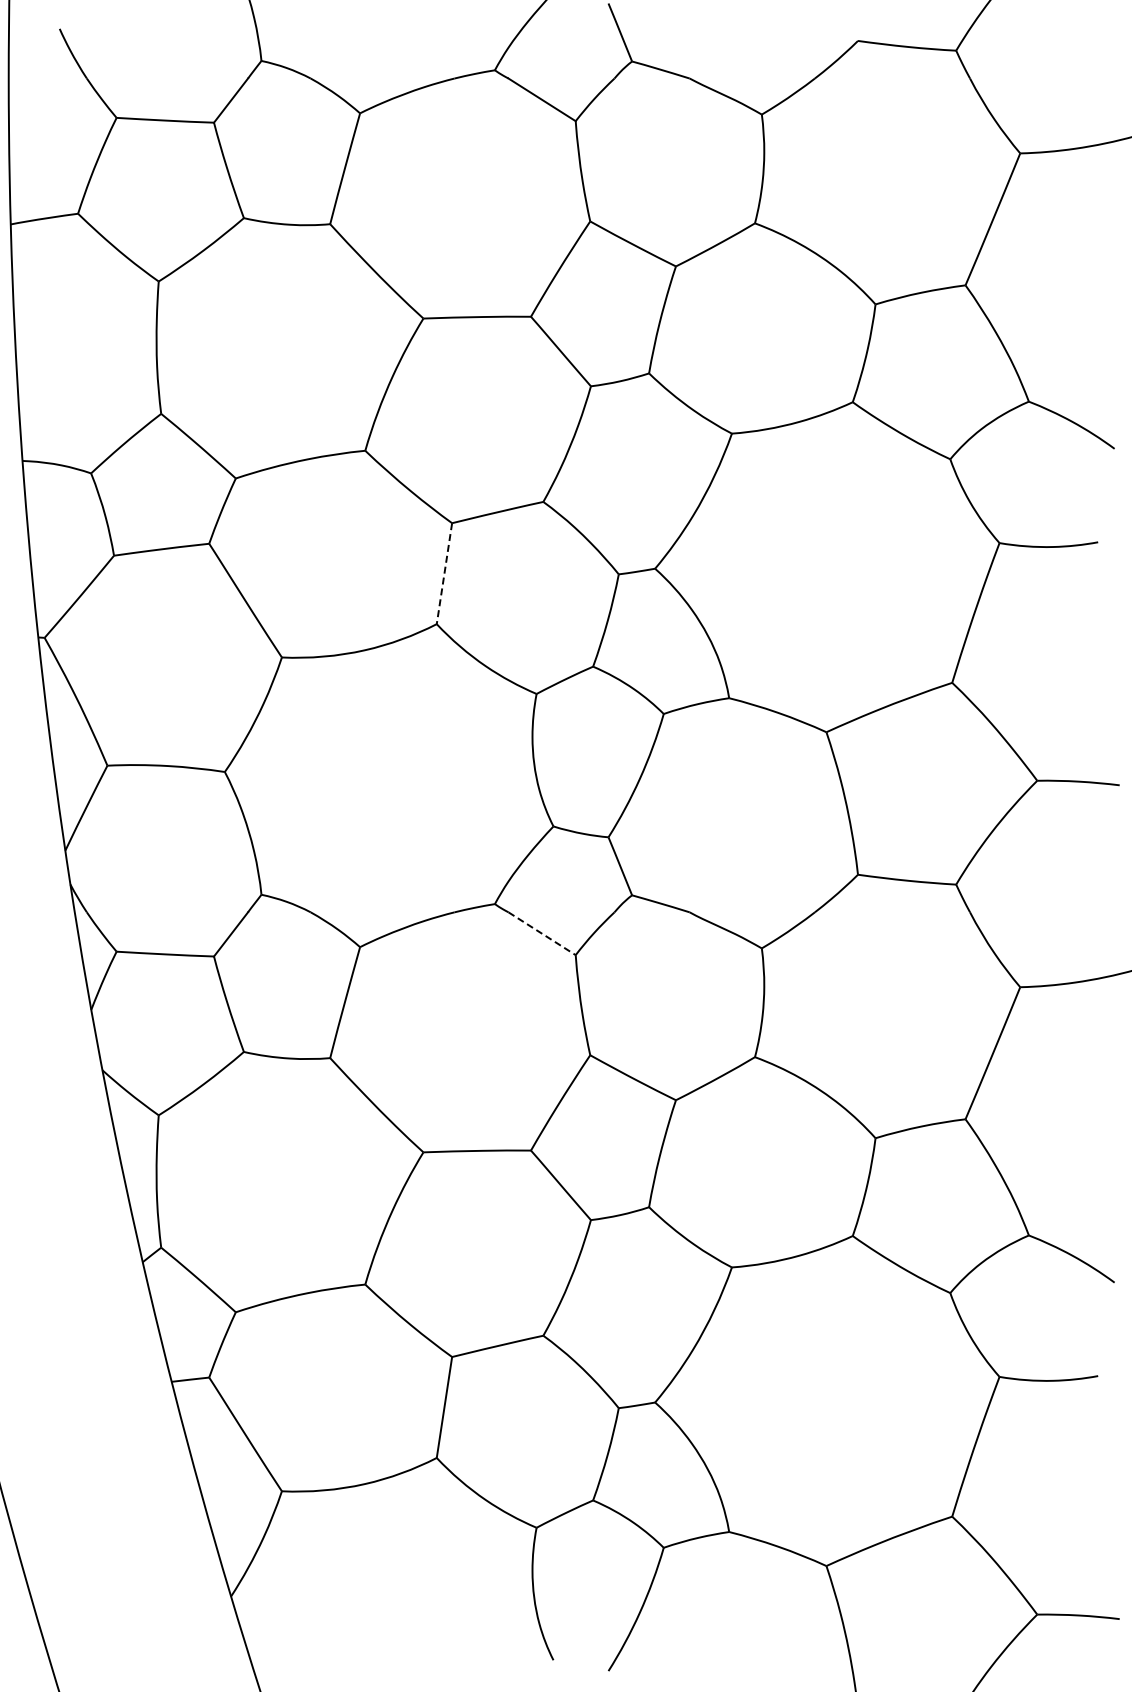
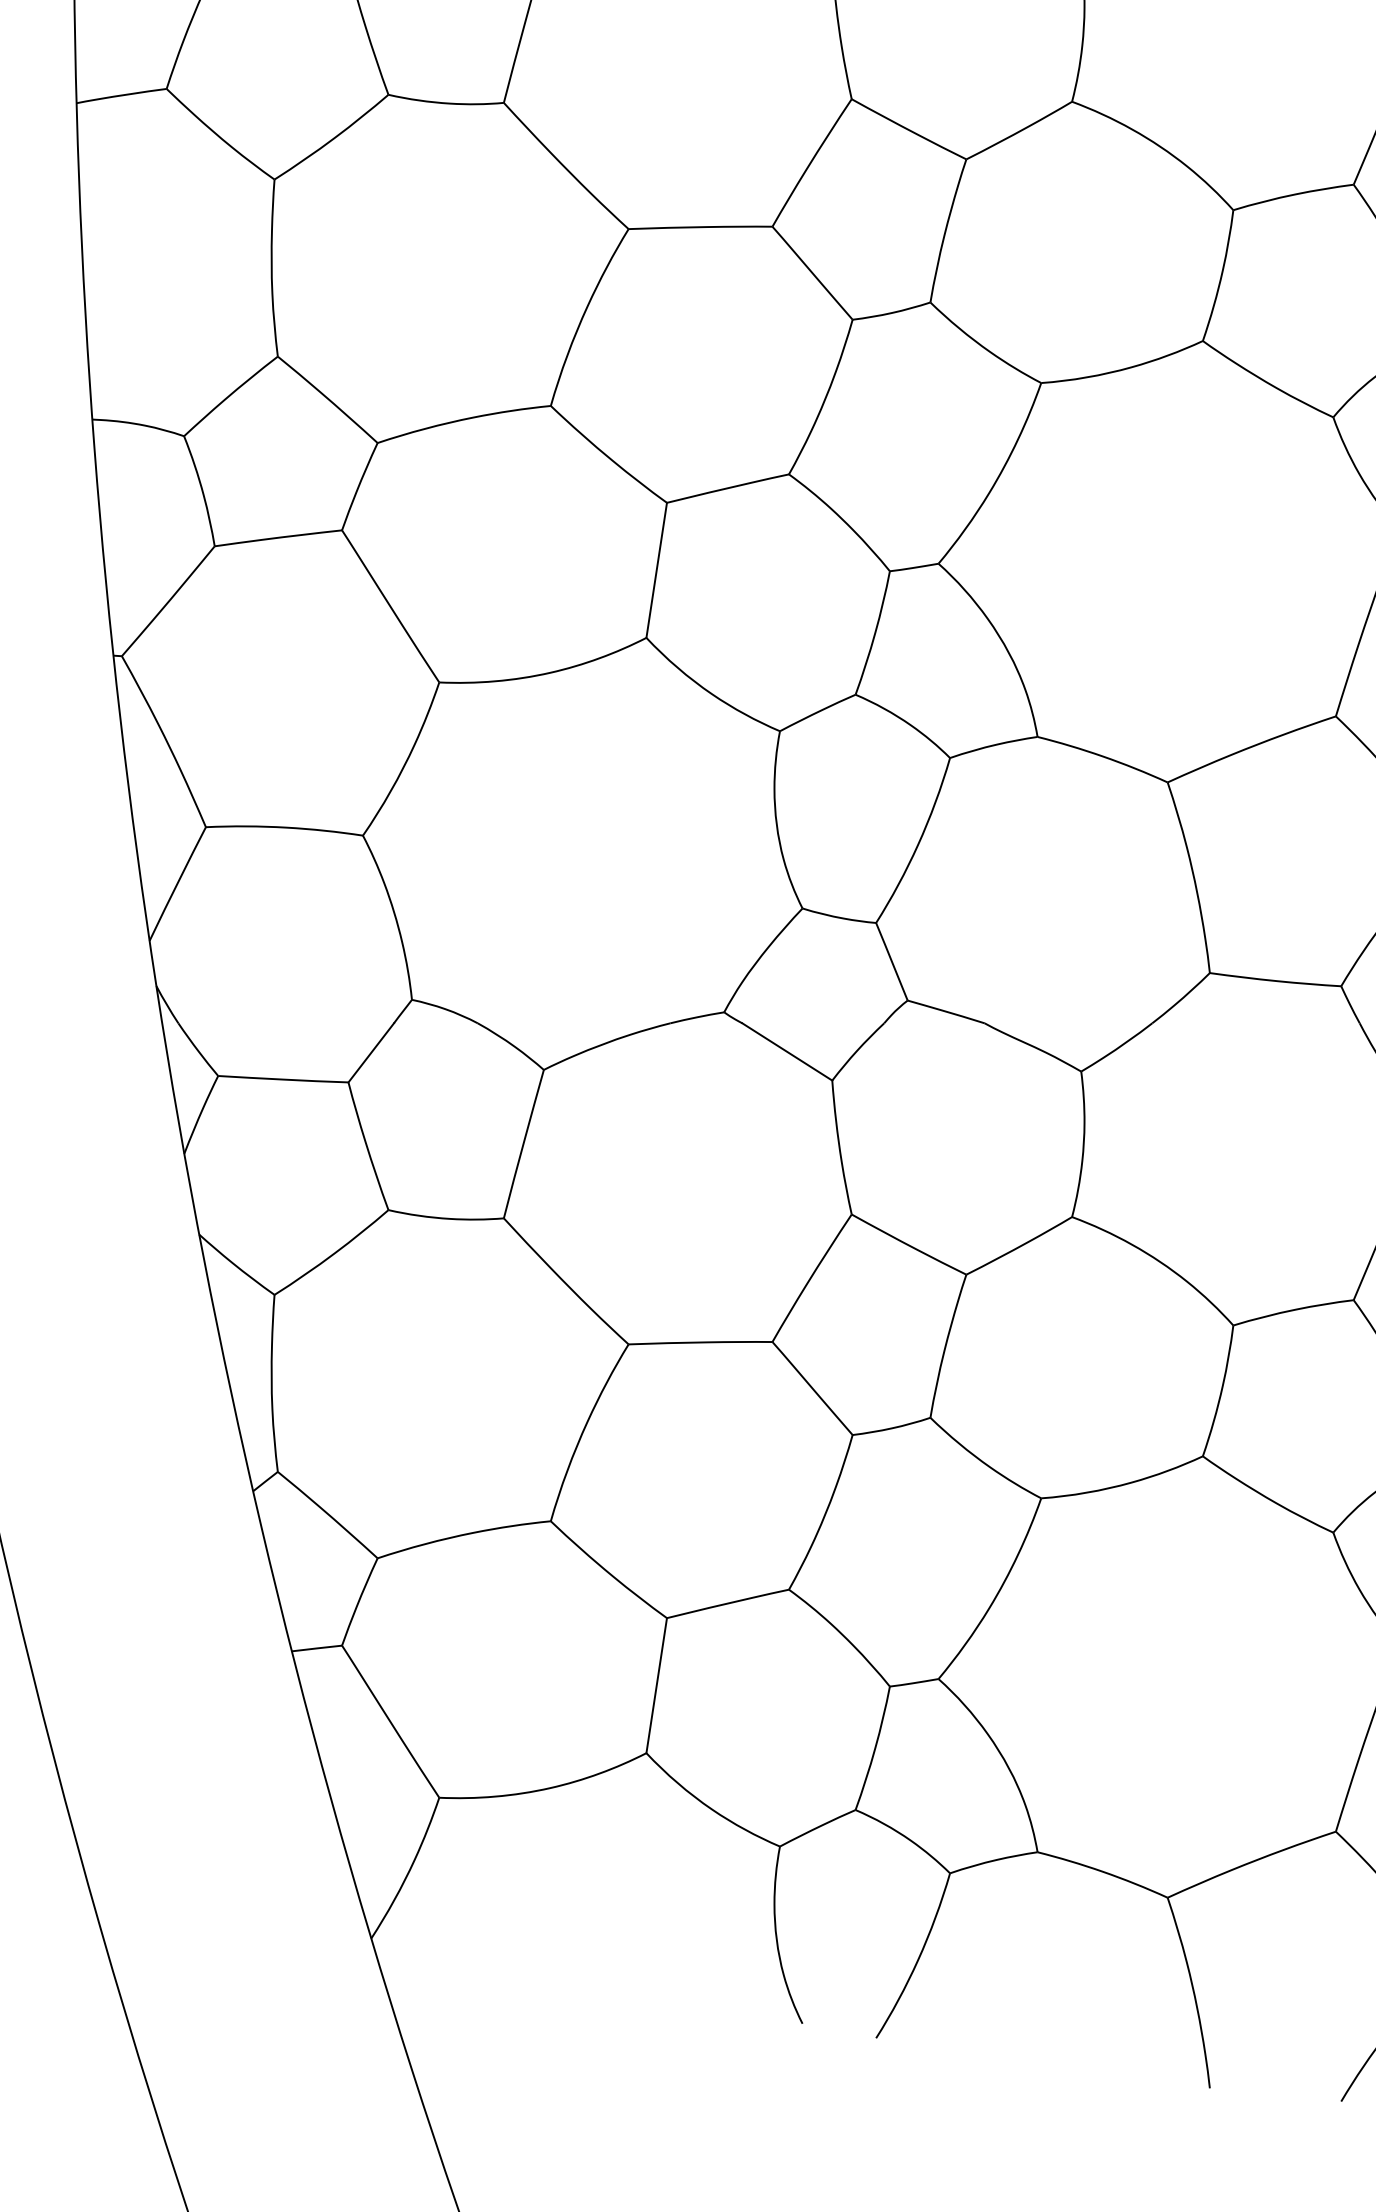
line: (444, 574) -> (656, 571), dashed -> solid
line: (542, 933) -> (787, 1051), dashed -> solid

